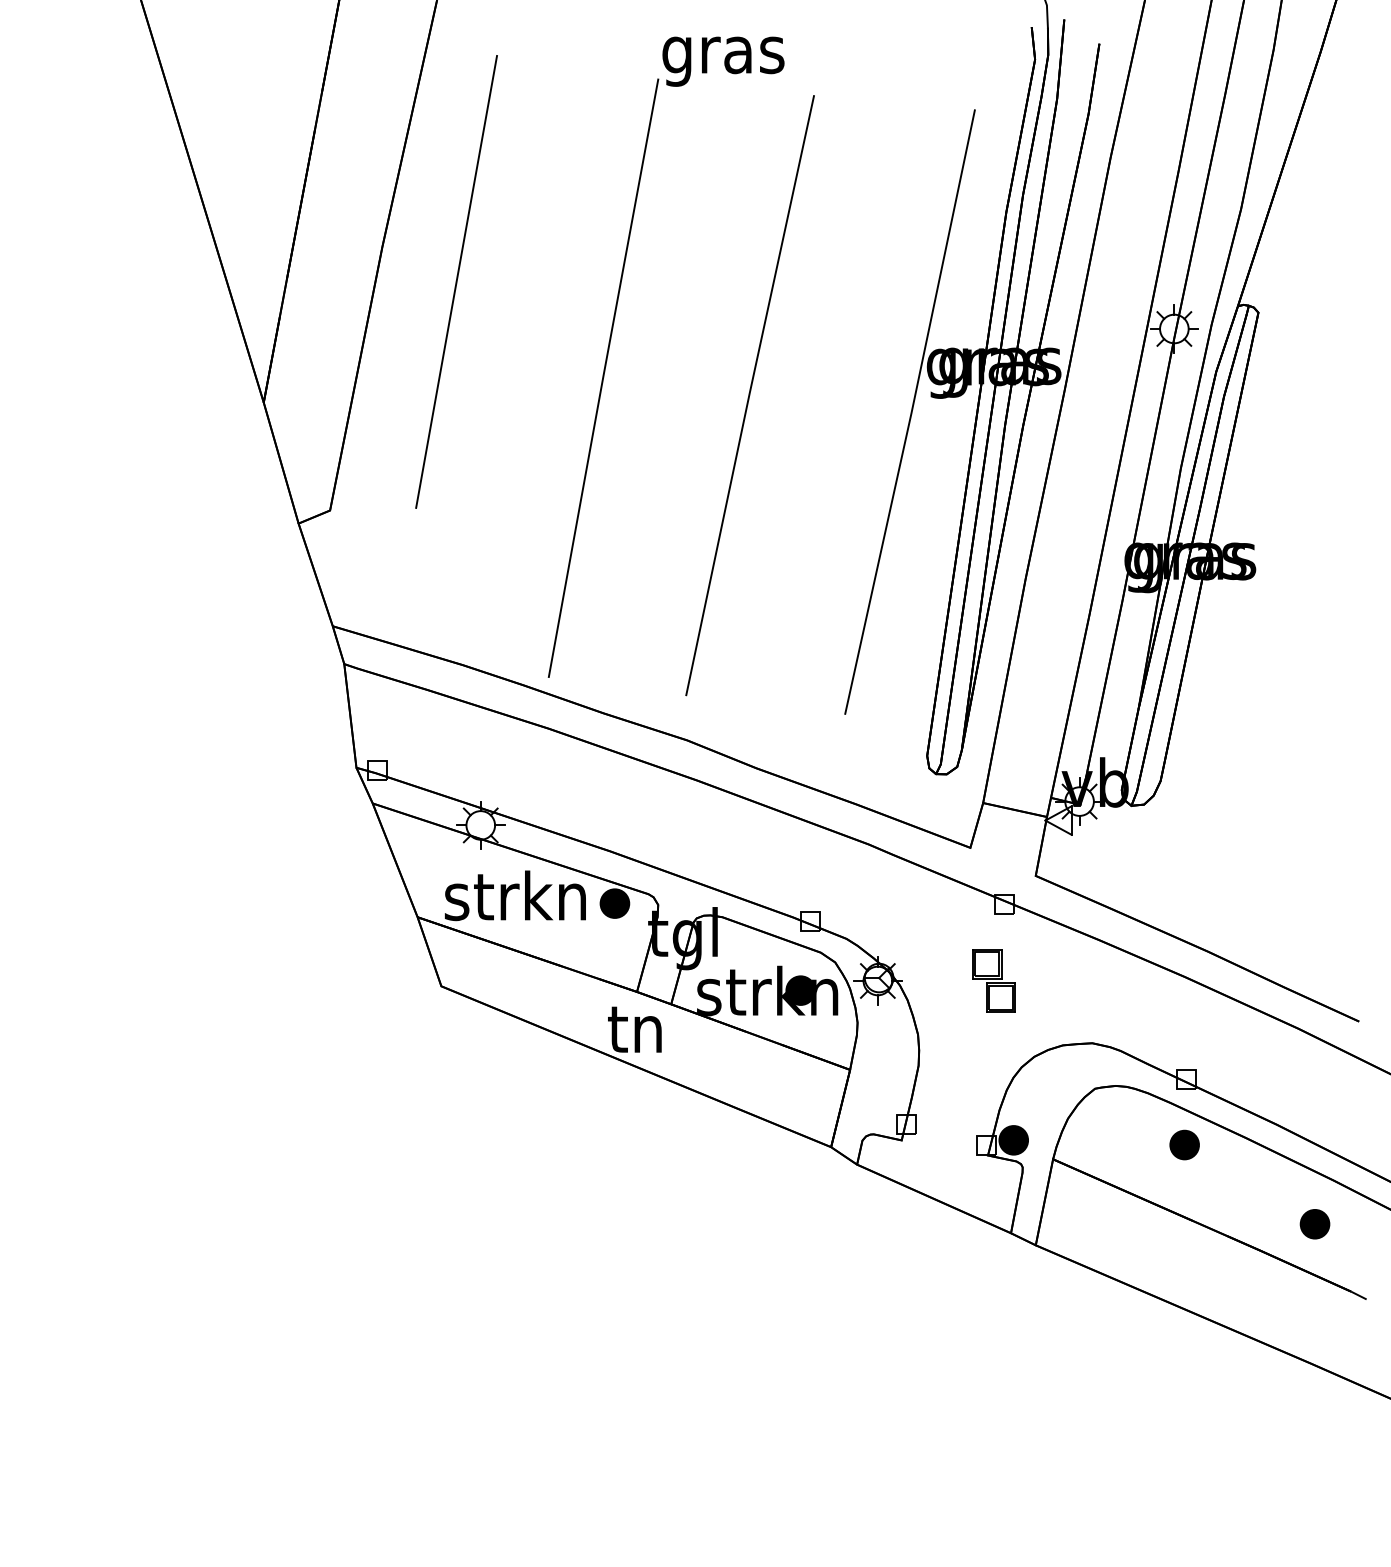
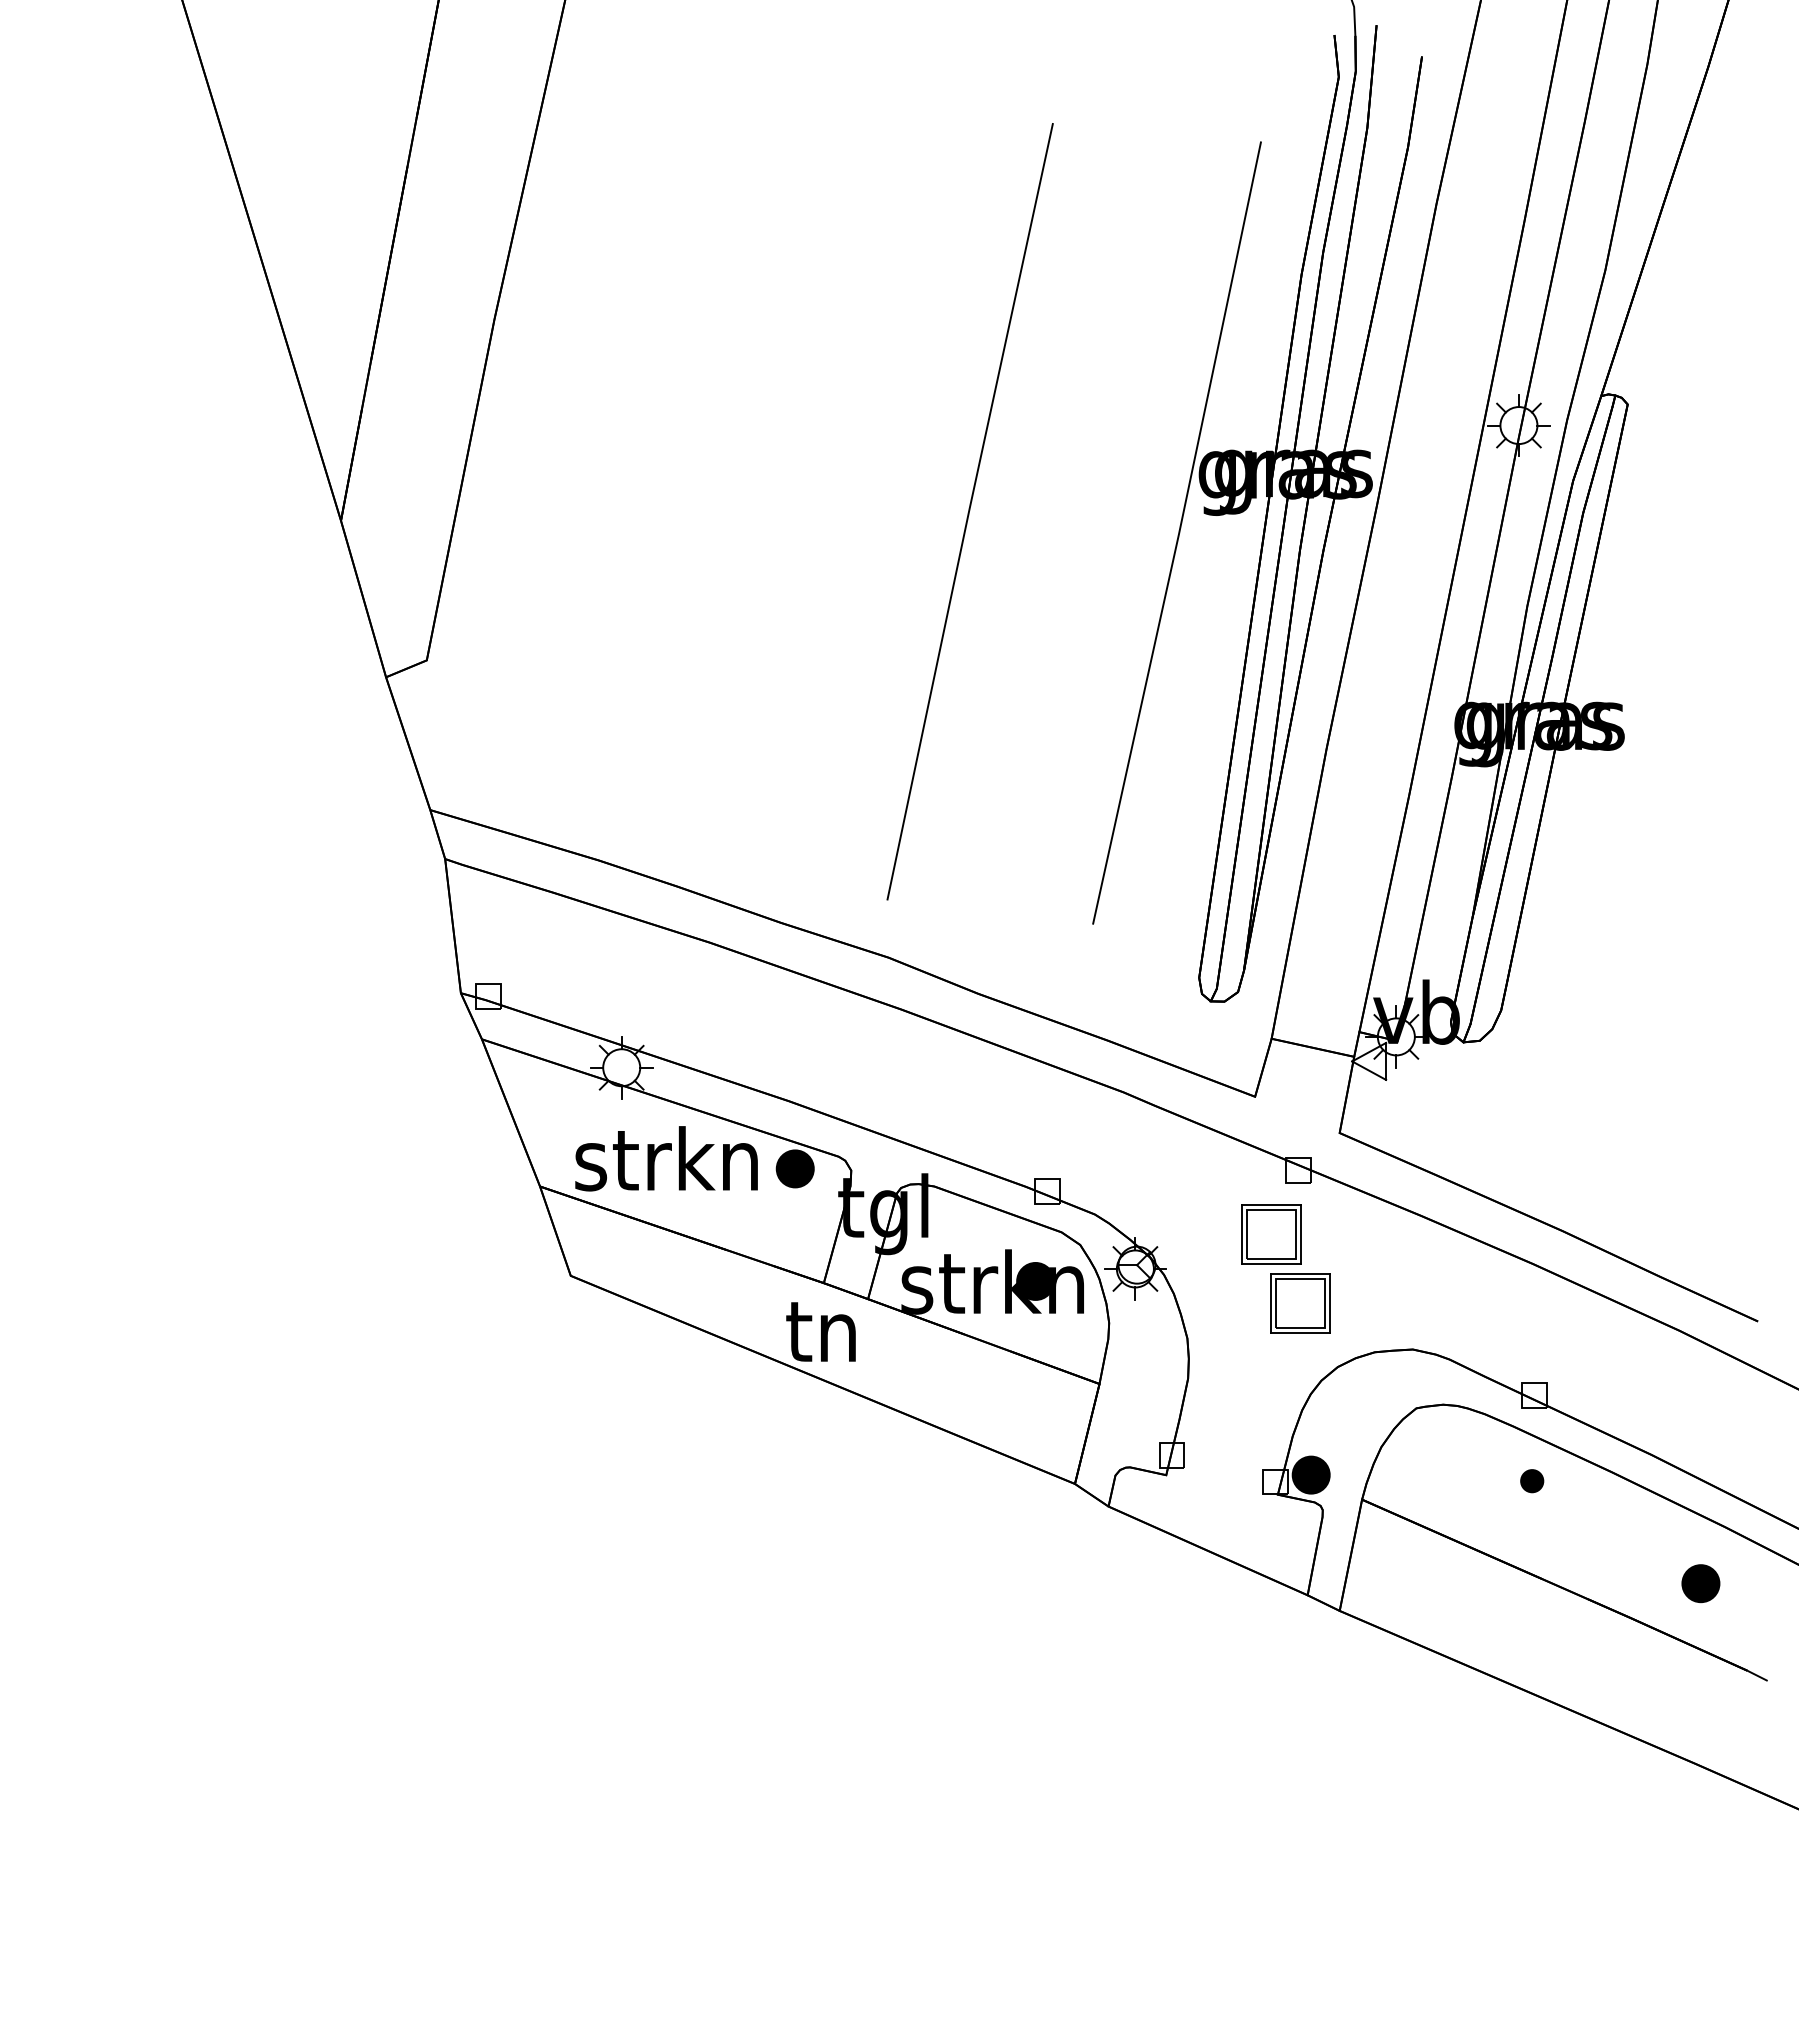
line: (456, 281) -> (590, 364), removed
part: (610, 344) -> (789, 445), removed
part: (993, 980) -> (1284, 1268), size x1.6
part: (1184, 1144) -> (1532, 1480), size x0.6

